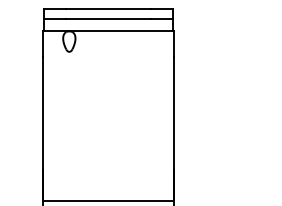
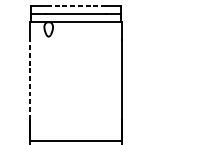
line: (107, 8) -> (75, 6), solid -> dashed
line: (43, 113) -> (30, 79), solid -> dashed

